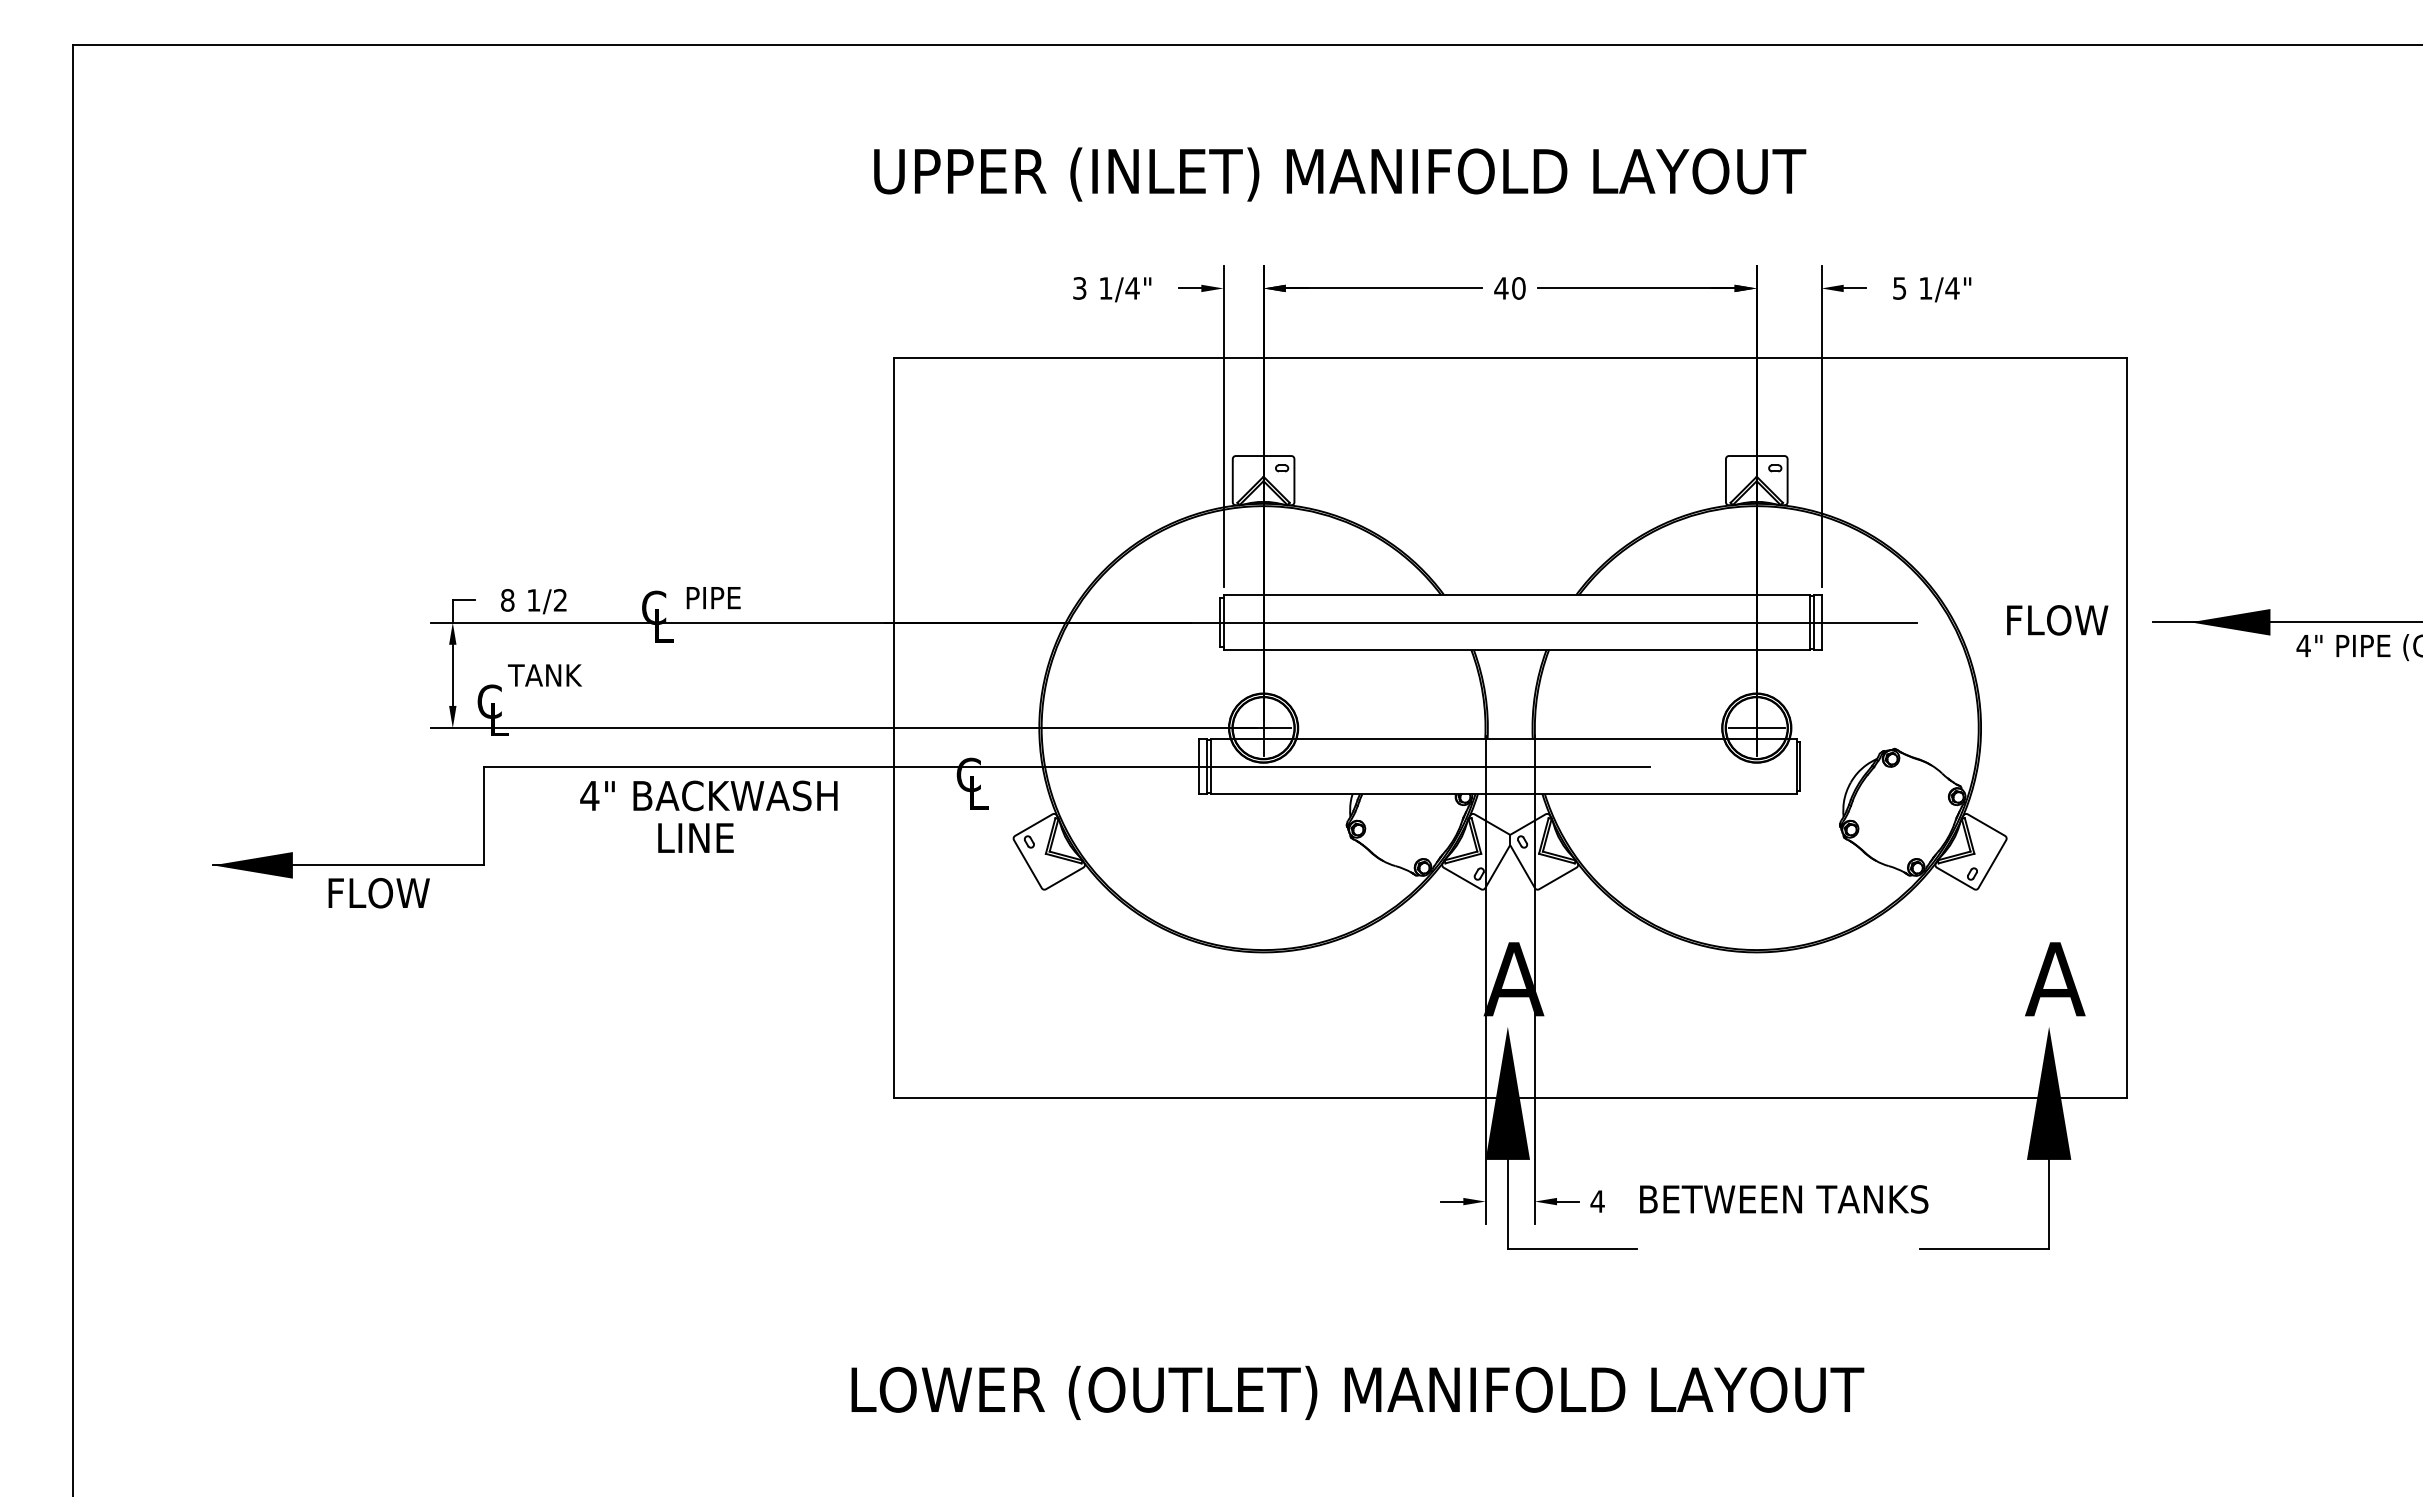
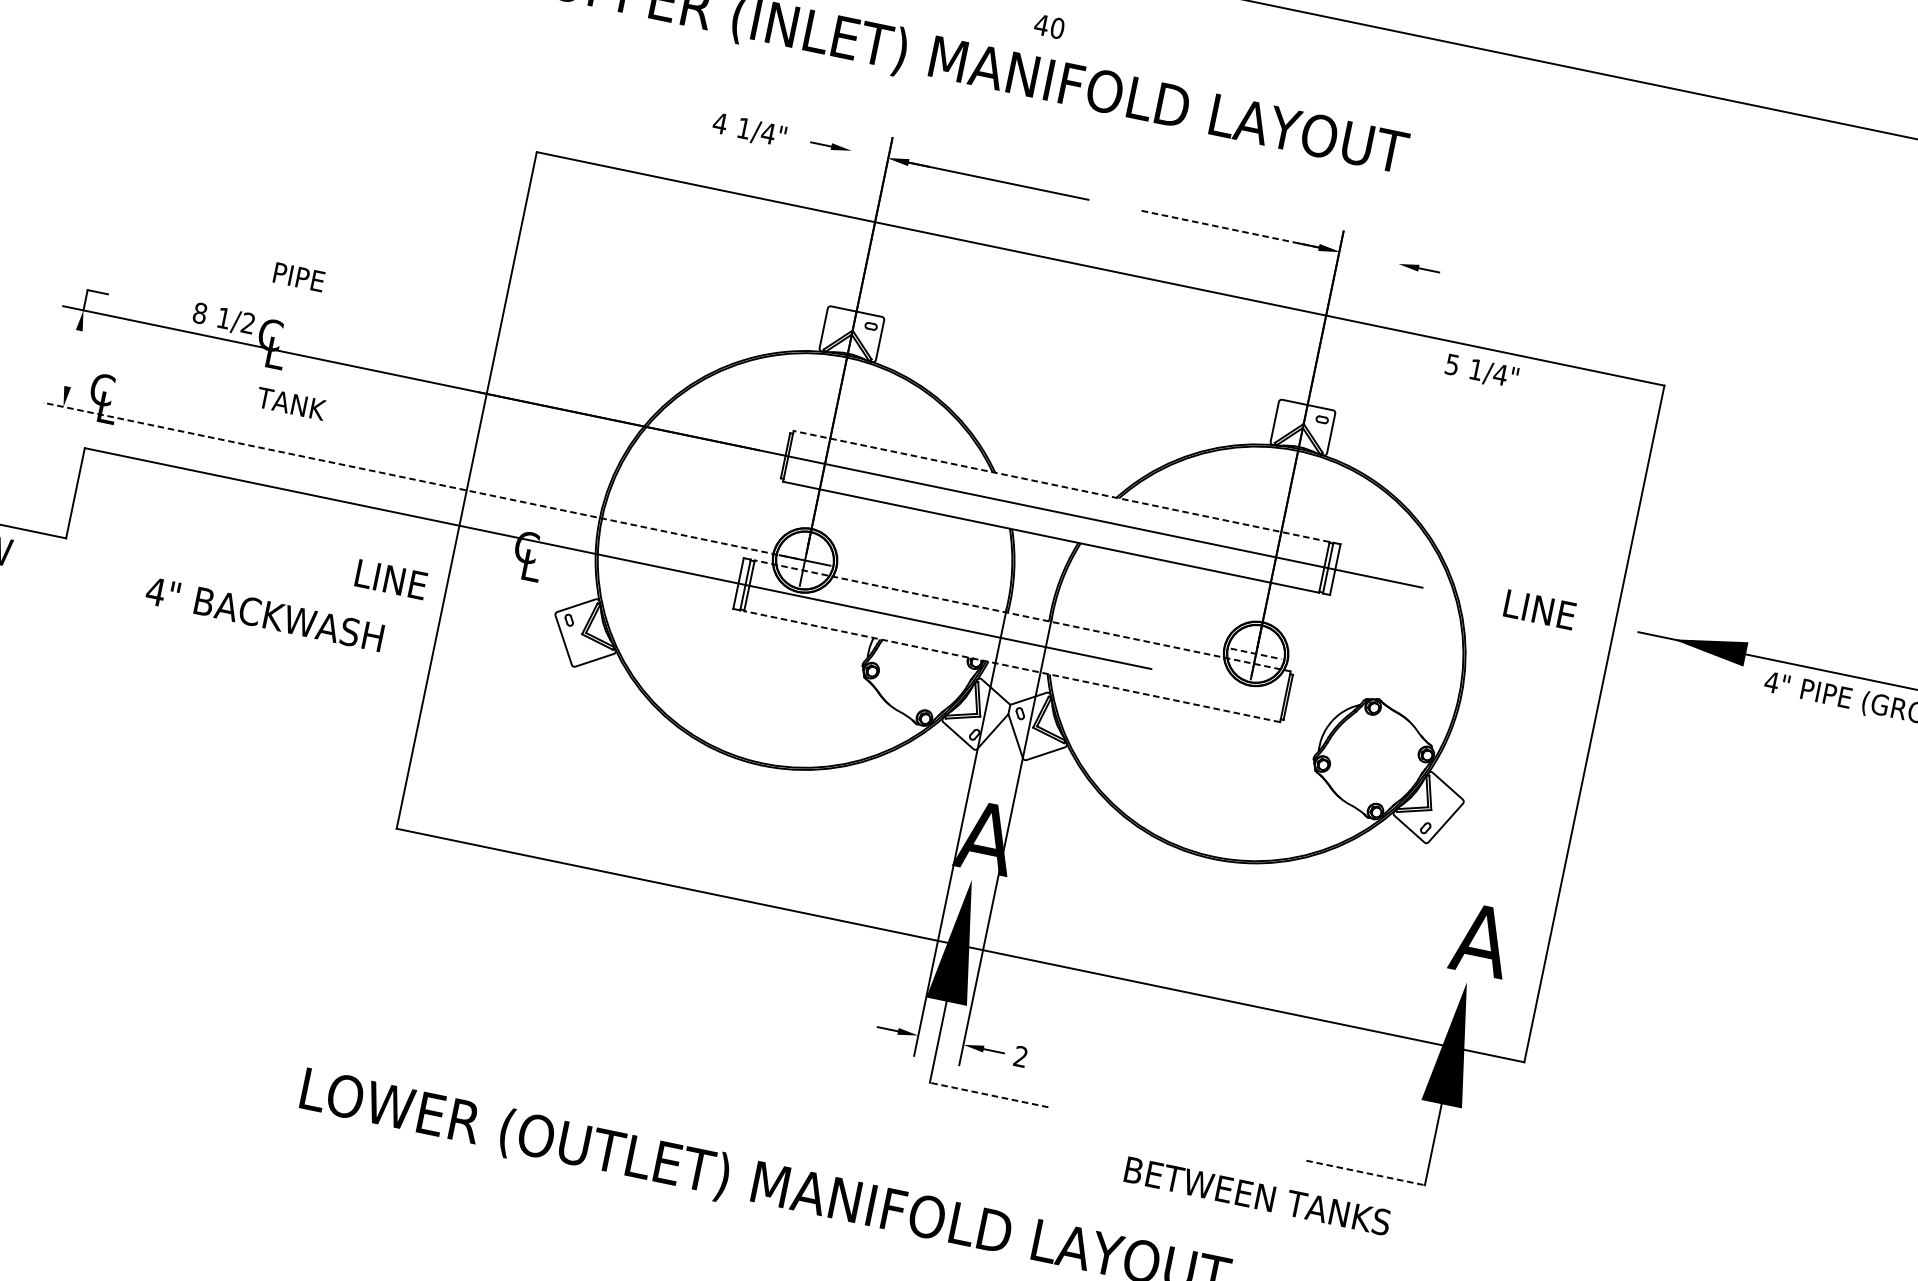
text: (1079, 288) -> (719, 123), 3 -> 4
text: (1509, 288) -> (1049, 26), moved
line: (1635, 288) -> (1228, 228), solid -> dashed
text: (1932, 289) -> (1482, 371), moved
line: (1223, 426) -> (825, 277), removed
line: (1821, 426) -> (1372, 390), removed
line: (1516, 594) -> (1061, 486), solid -> dashed
text: (713, 598) -> (298, 277), moved
text: (533, 601) -> (223, 319), moved
text: (2059, 620) -> (1553, 612), FLOW -> LINE
line: (452, 674) -> (73, 357), removed
text: (544, 675) -> (290, 403), moved
line: (843, 728) -> (420, 481), solid -> dashed
line: (1756, 728) -> (1255, 654), solid -> dashed
line: (1503, 738) -> (1022, 615), solid -> dashed
line: (1503, 794) -> (1011, 666), solid -> dashed
text: (708, 795) -> (264, 613), moved
text: (695, 837) -> (390, 579), moved
text: (1784, 1199) -> (1257, 1196), moved
text: (1597, 1201) -> (1020, 1056), 4 -> 2
line: (1572, 1248) -> (989, 1094), solid -> dashed
line: (1984, 1248) -> (1365, 1172), solid -> dashed

